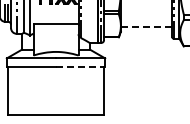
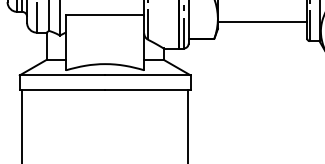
line: (146, 27) -> (262, 21), dashed -> solid
line: (80, 66) -> (147, 89), dashed -> solid

